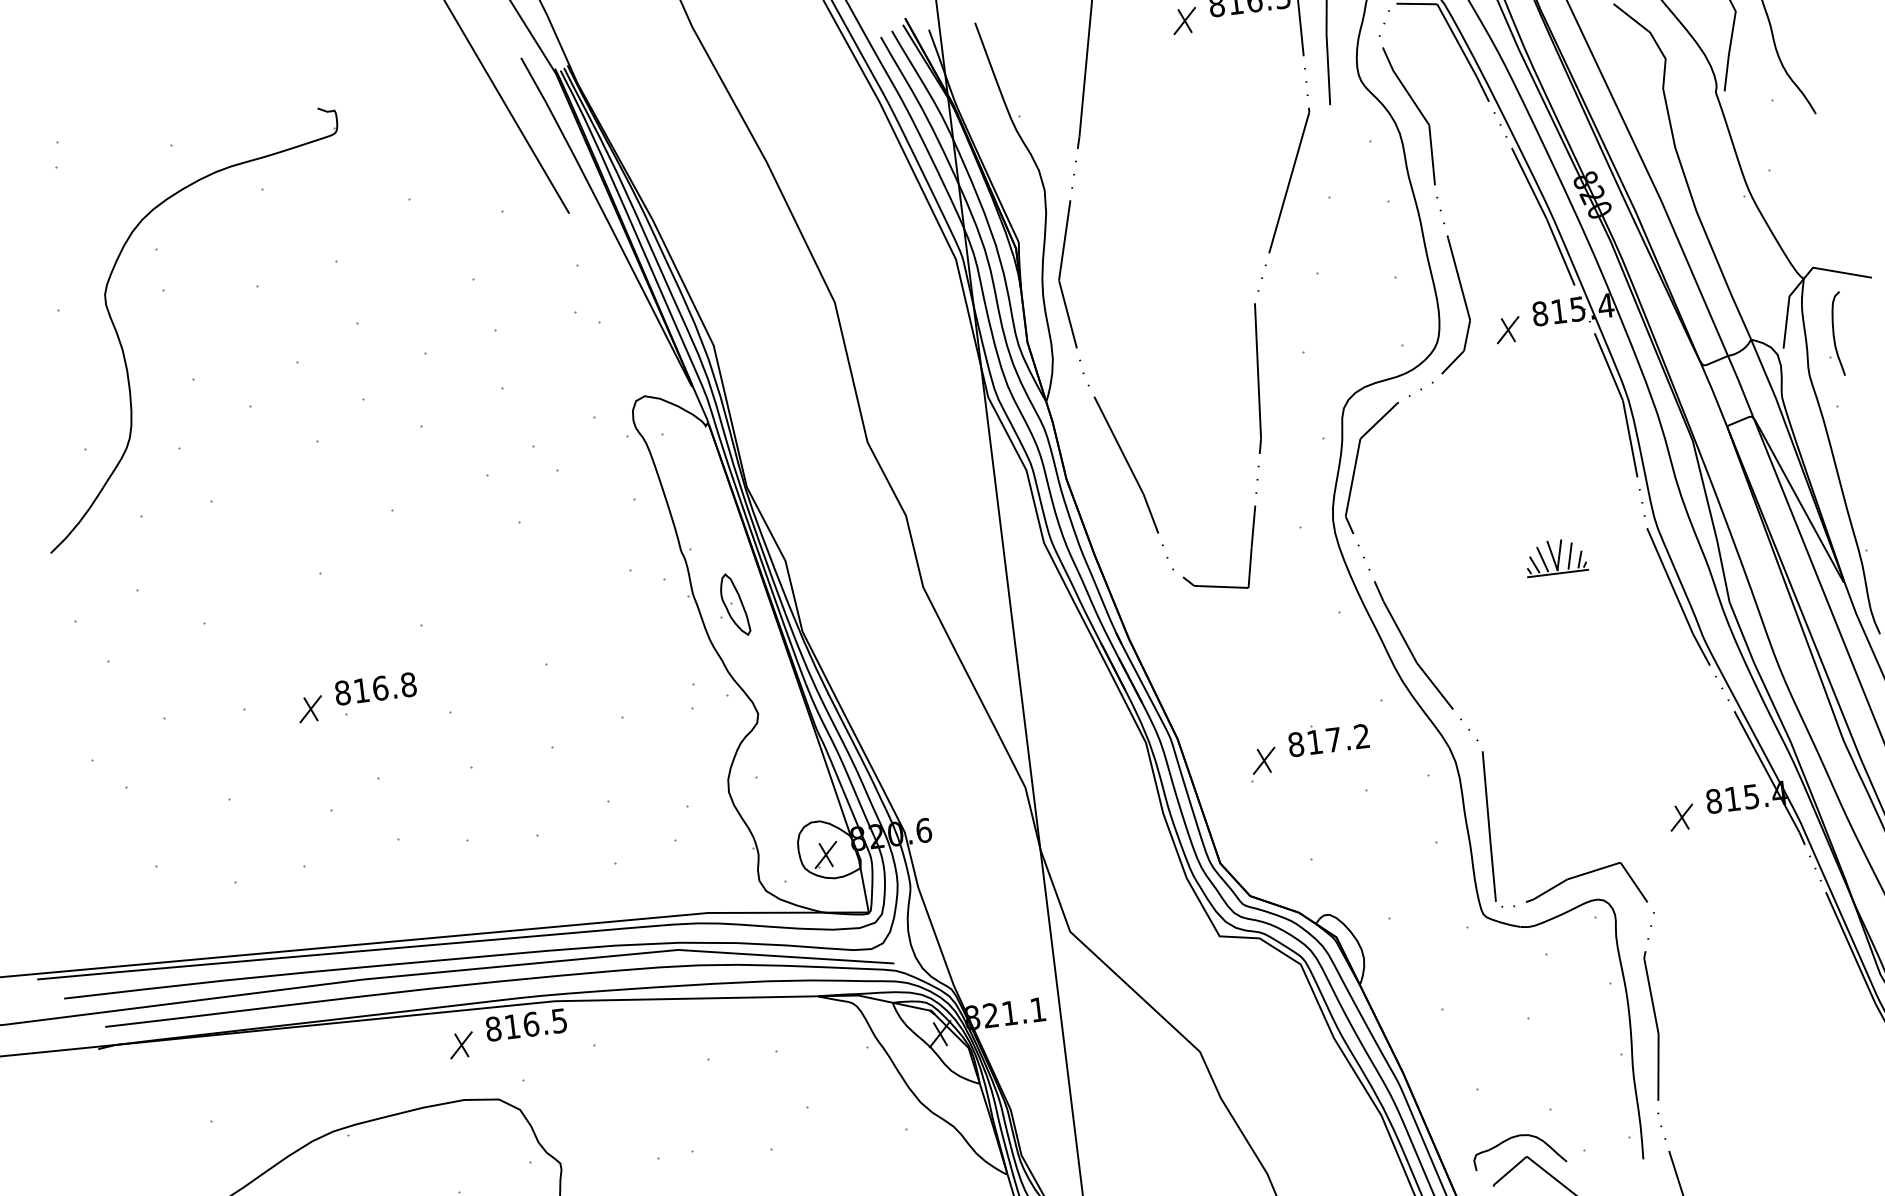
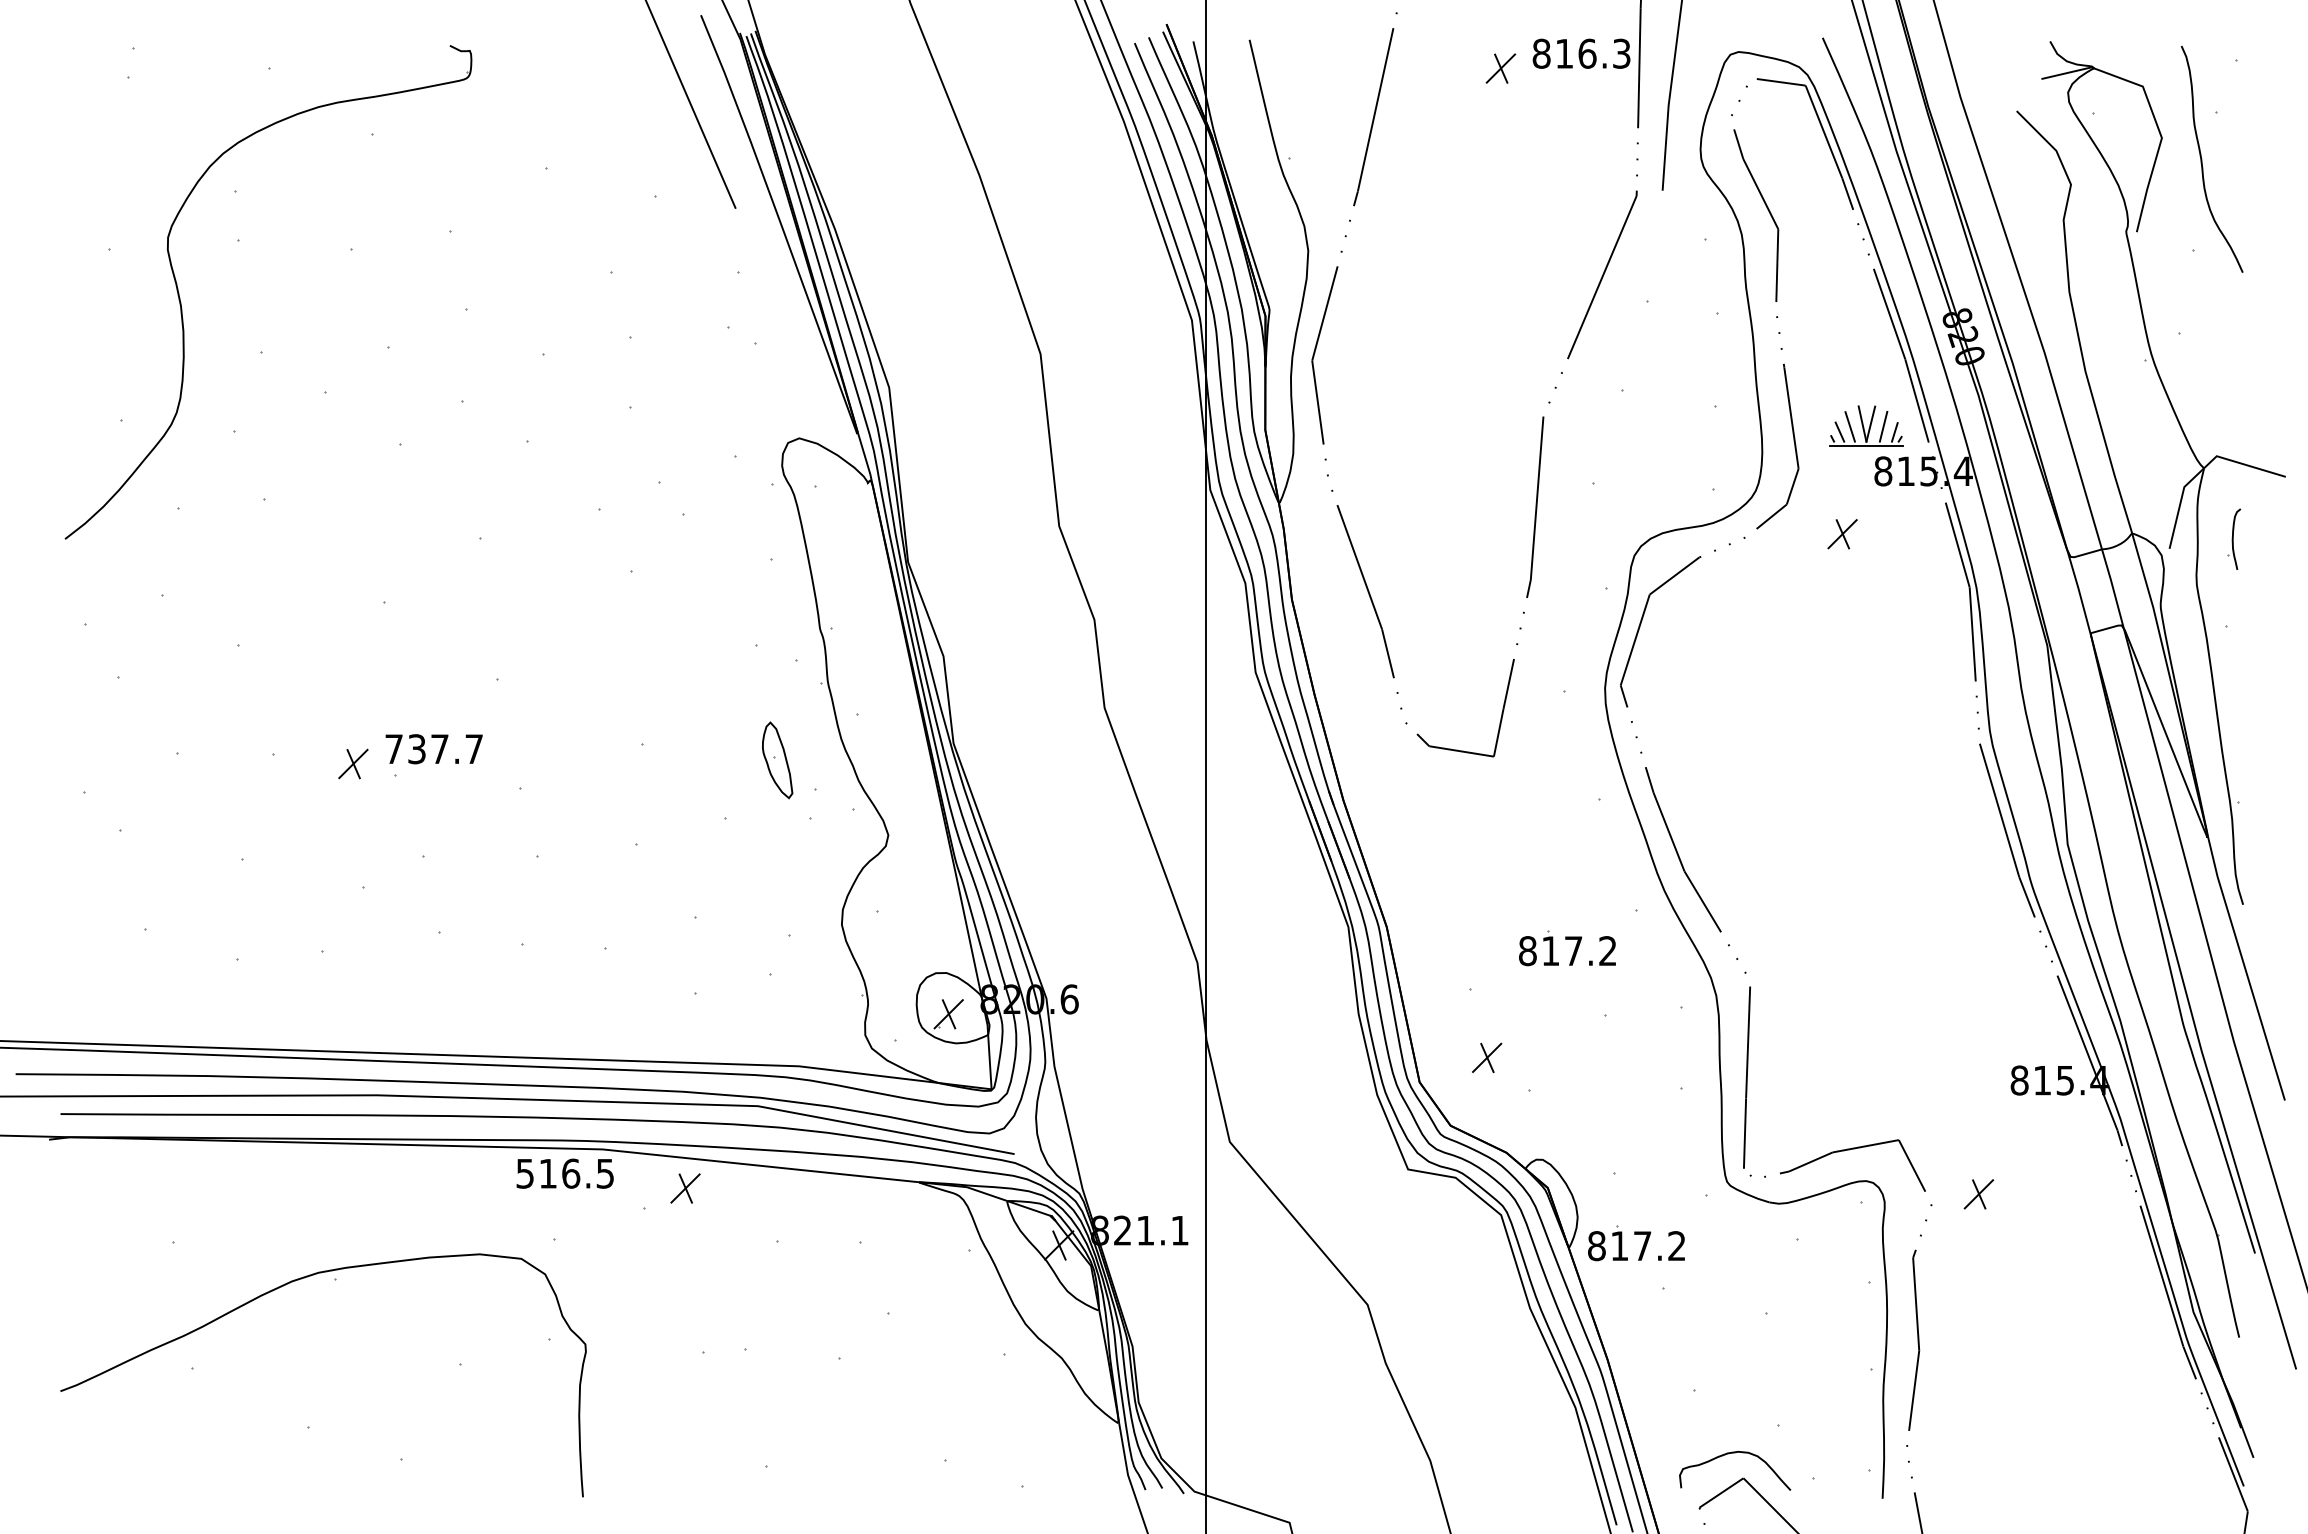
part: (1508, 330) -> (1842, 534), moved
part: (1836, 334) -> (2234, 539), size x0.6
part: (1555, 556) -> (1866, 425), moved
part: (734, 604) -> (777, 760), moved
text: (376, 689) -> (434, 749), 816.8 -> 737.7
part: (1264, 760) -> (1487, 1057), moved
part: (1681, 817) -> (1978, 1194), moved
part: (1420, 976) -> (1642, 1246), added
text: (493, 1028) -> (525, 1173), 816.5 -> 516.5
part: (461, 1045) -> (685, 1188), moved

